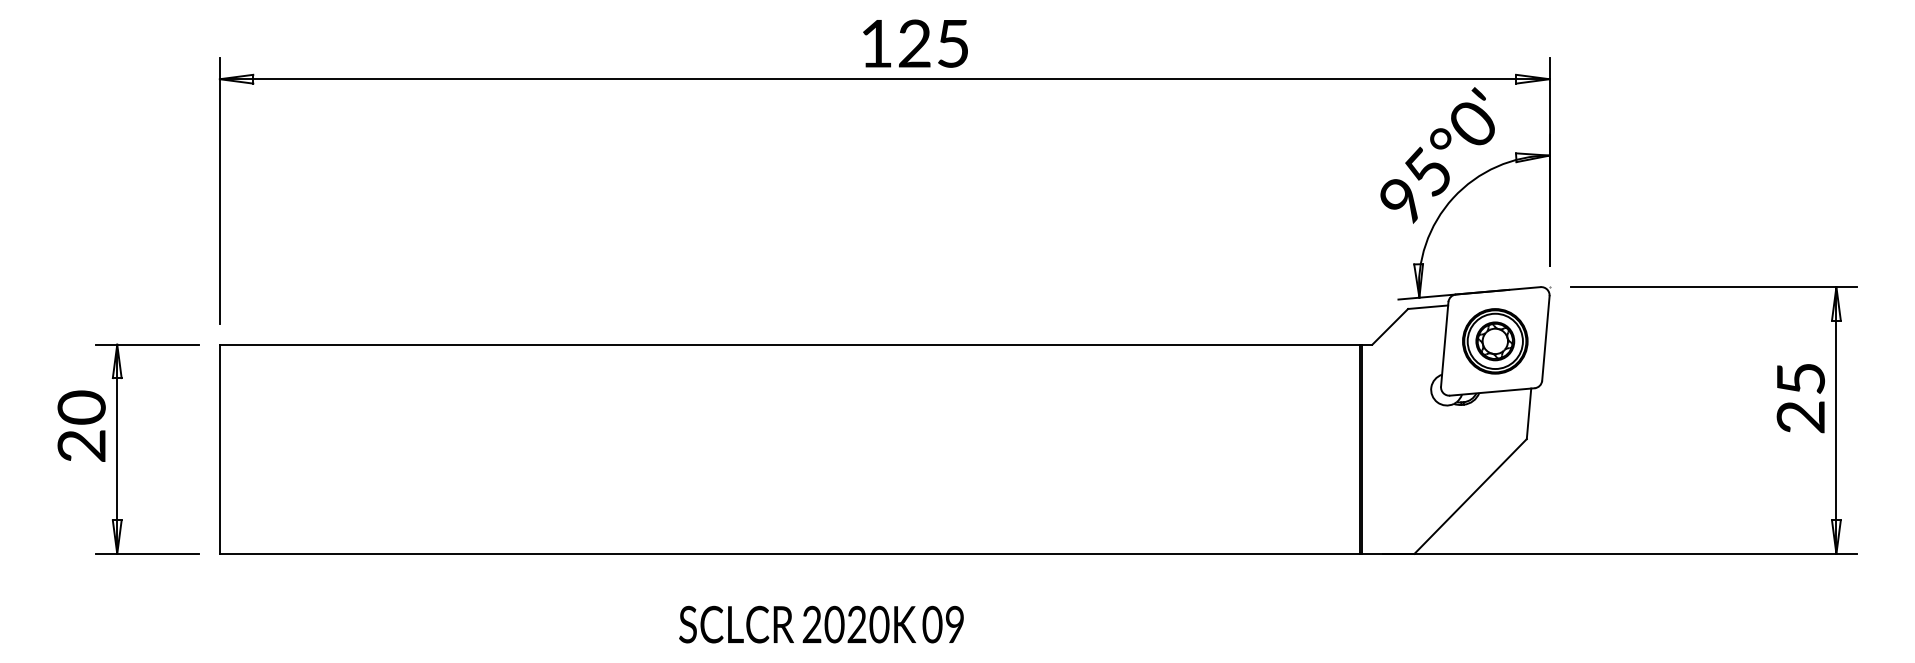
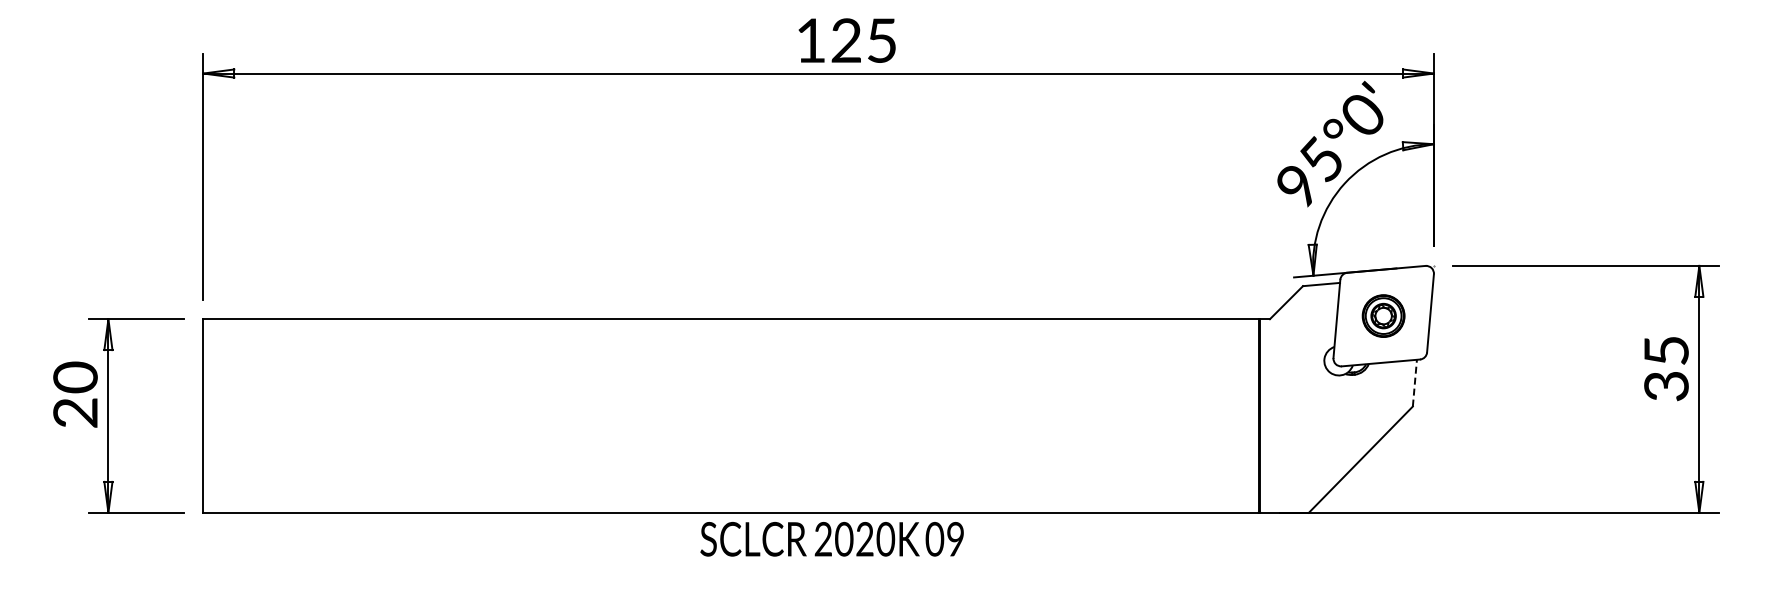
part: (1495, 340) -> (1383, 315), size x0.7
line: (1528, 413) -> (1414, 382), solid -> dashed
text: (1800, 417) -> (1666, 386), 25 -> 35
text: (820, 624) -> (831, 539), moved

